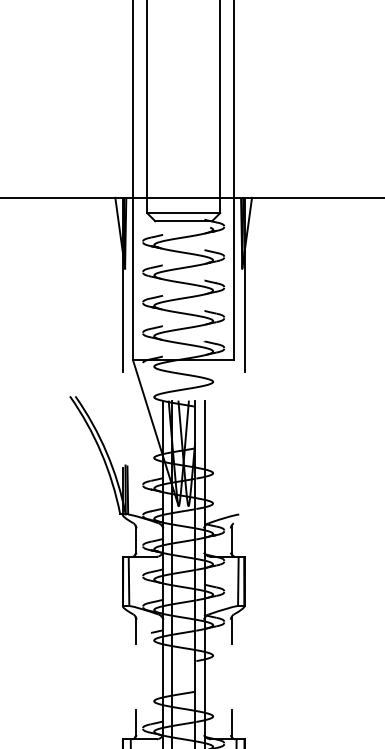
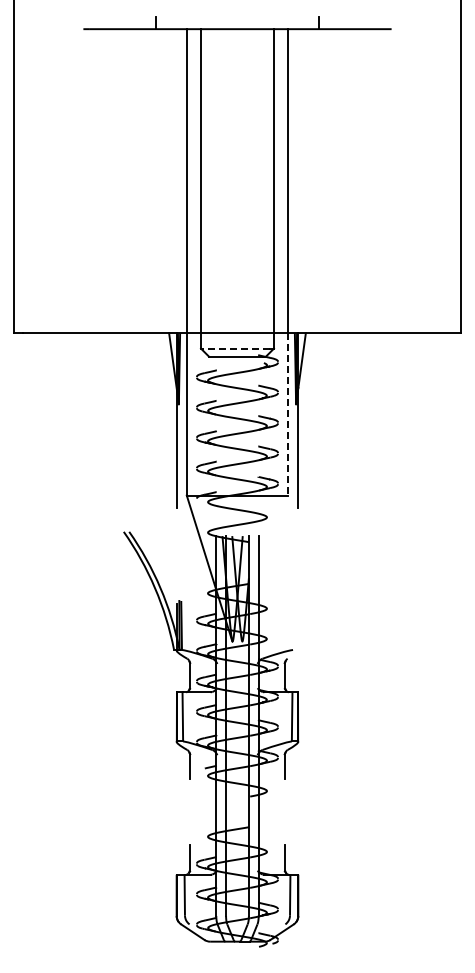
line: (181, 213) -> (235, 348), solid -> dashed
line: (234, 279) -> (288, 414), solid -> dashed

